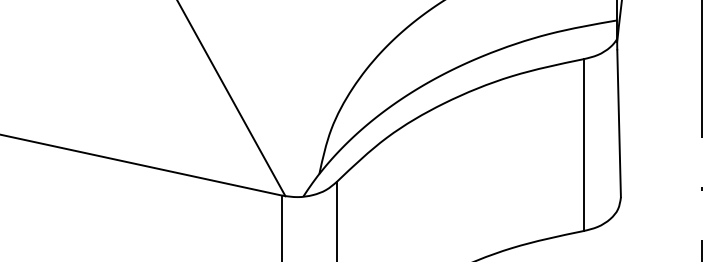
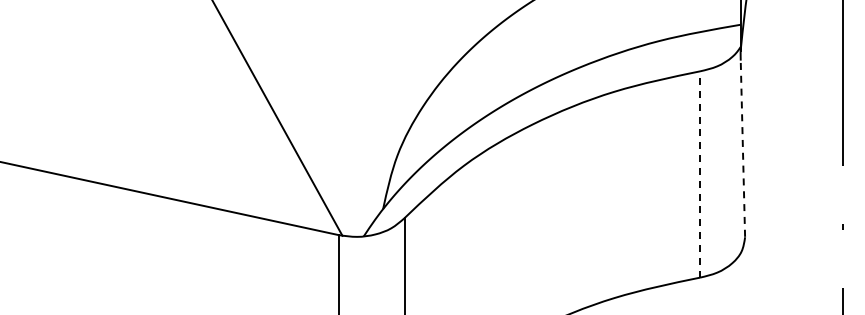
line: (618, 123) -> (742, 148), solid -> dashed
line: (583, 144) -> (700, 173), solid -> dashed

